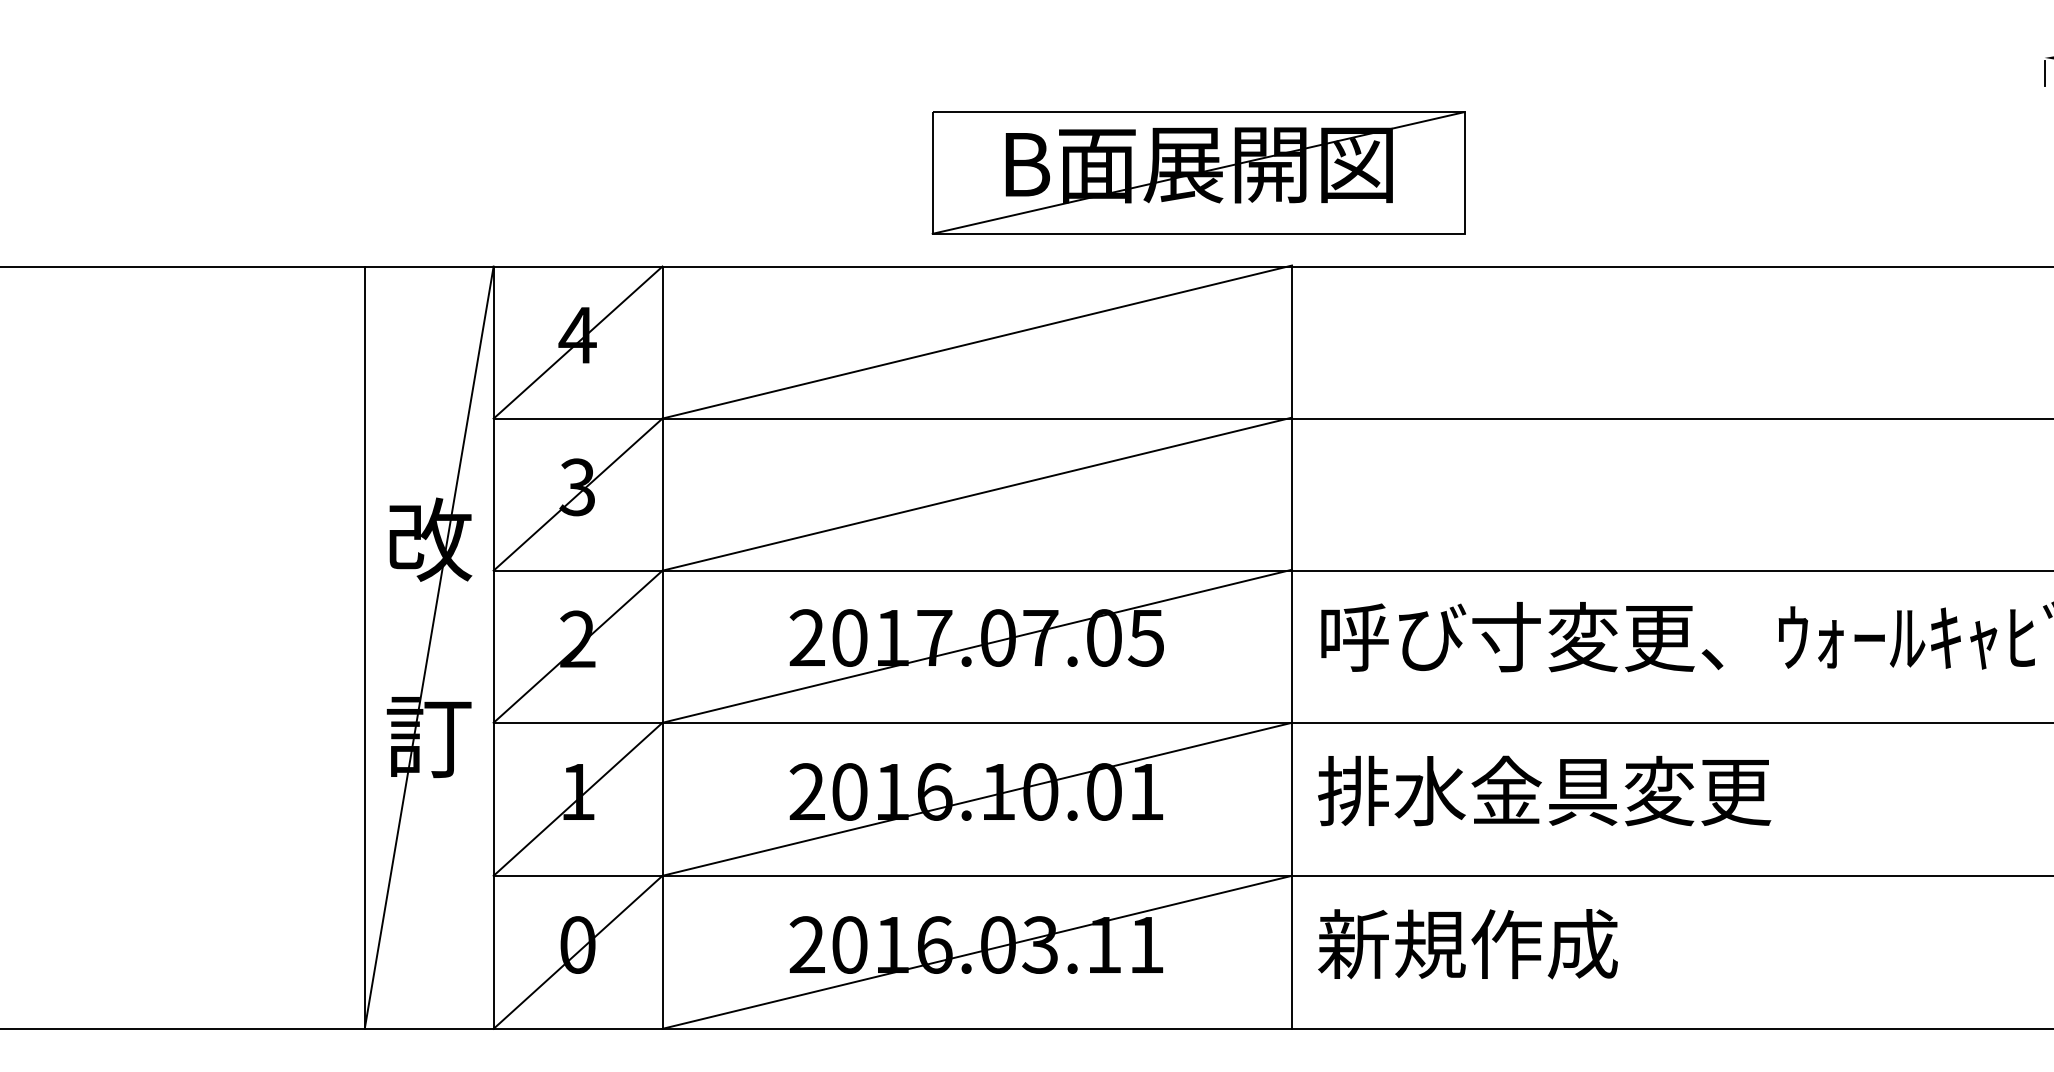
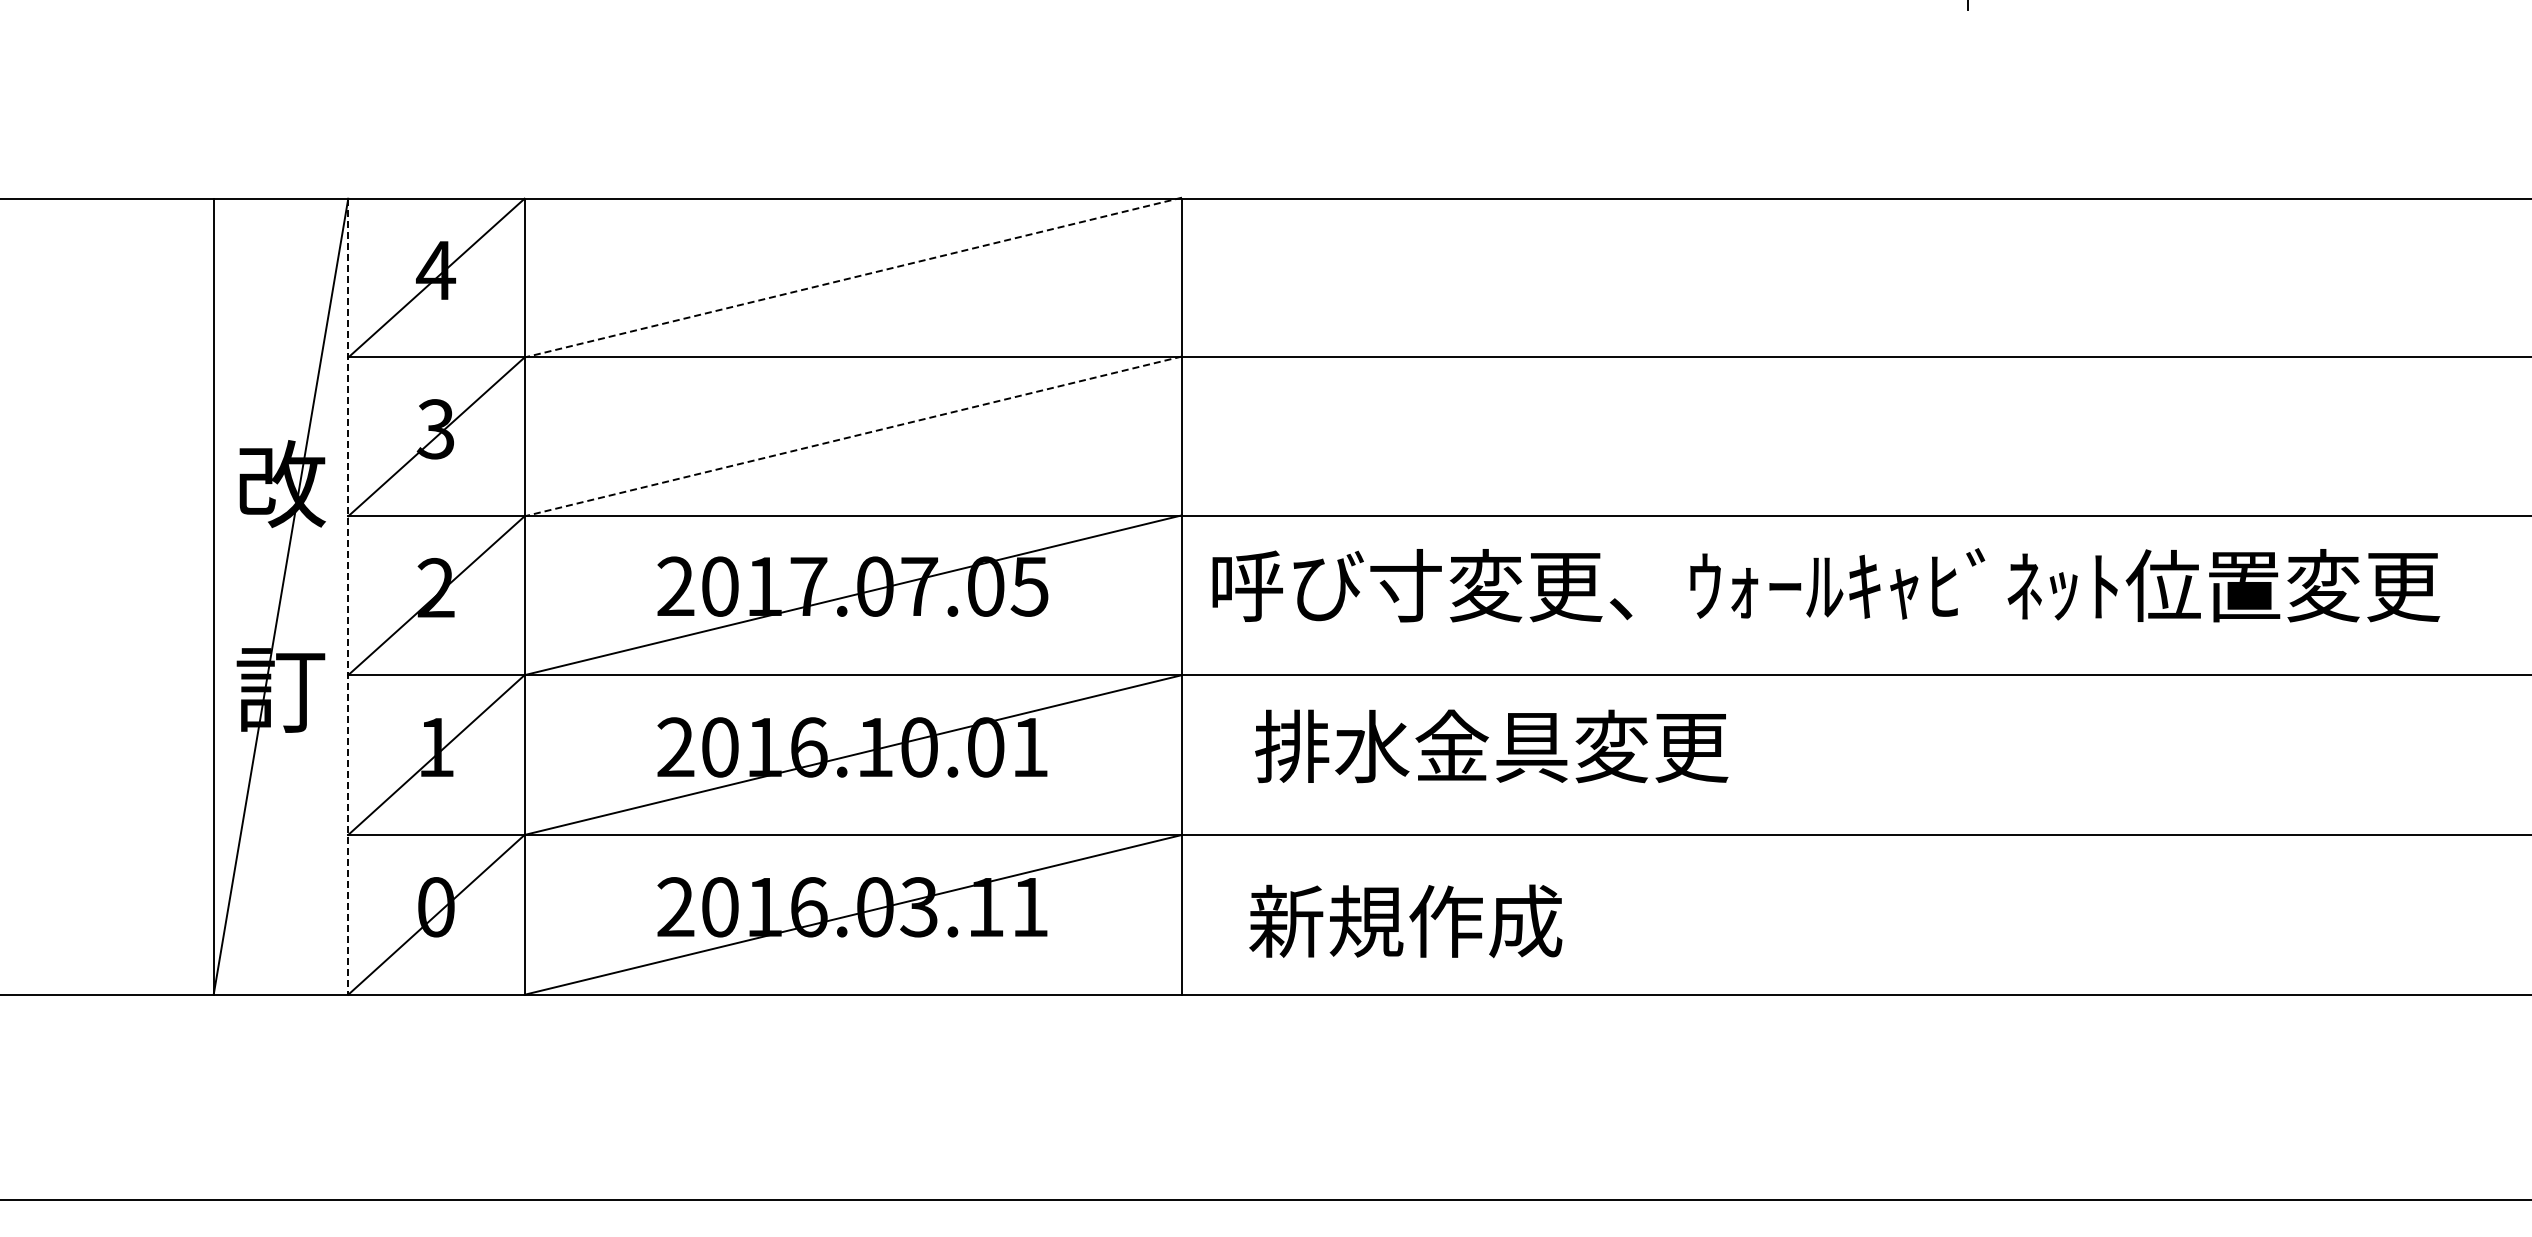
part: (1198, 172) -> (1084, 100), removed
line: (976, 341) -> (852, 277), solid -> dashed
line: (976, 494) -> (852, 436), solid -> dashed
line: (493, 648) -> (348, 597), solid -> dashed
text: (1544, 791) -> (1491, 746), moved
text: (1467, 944) -> (1405, 921), moved

